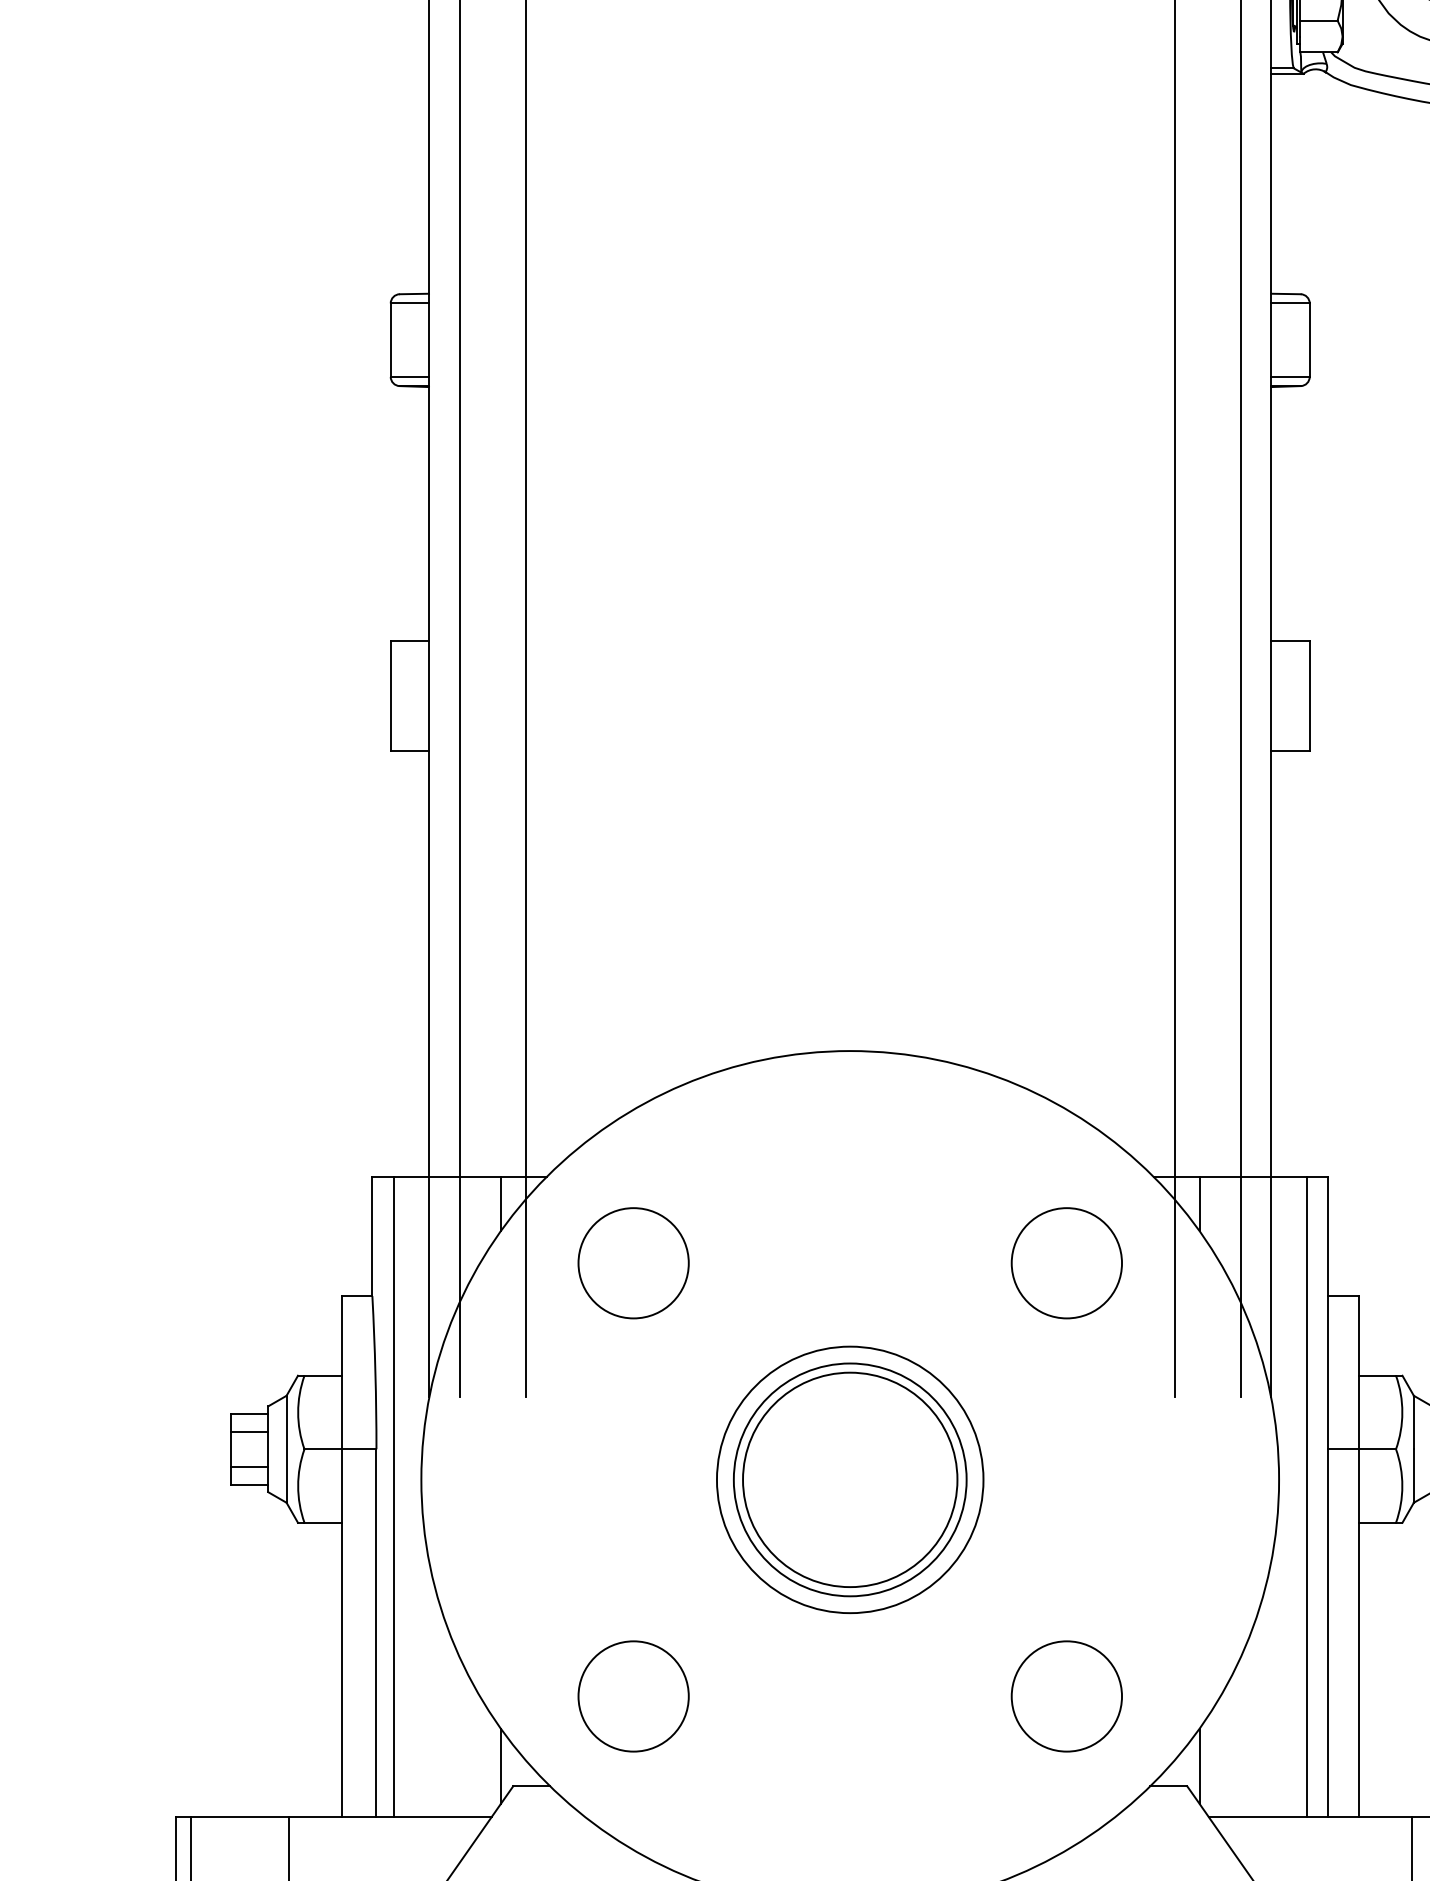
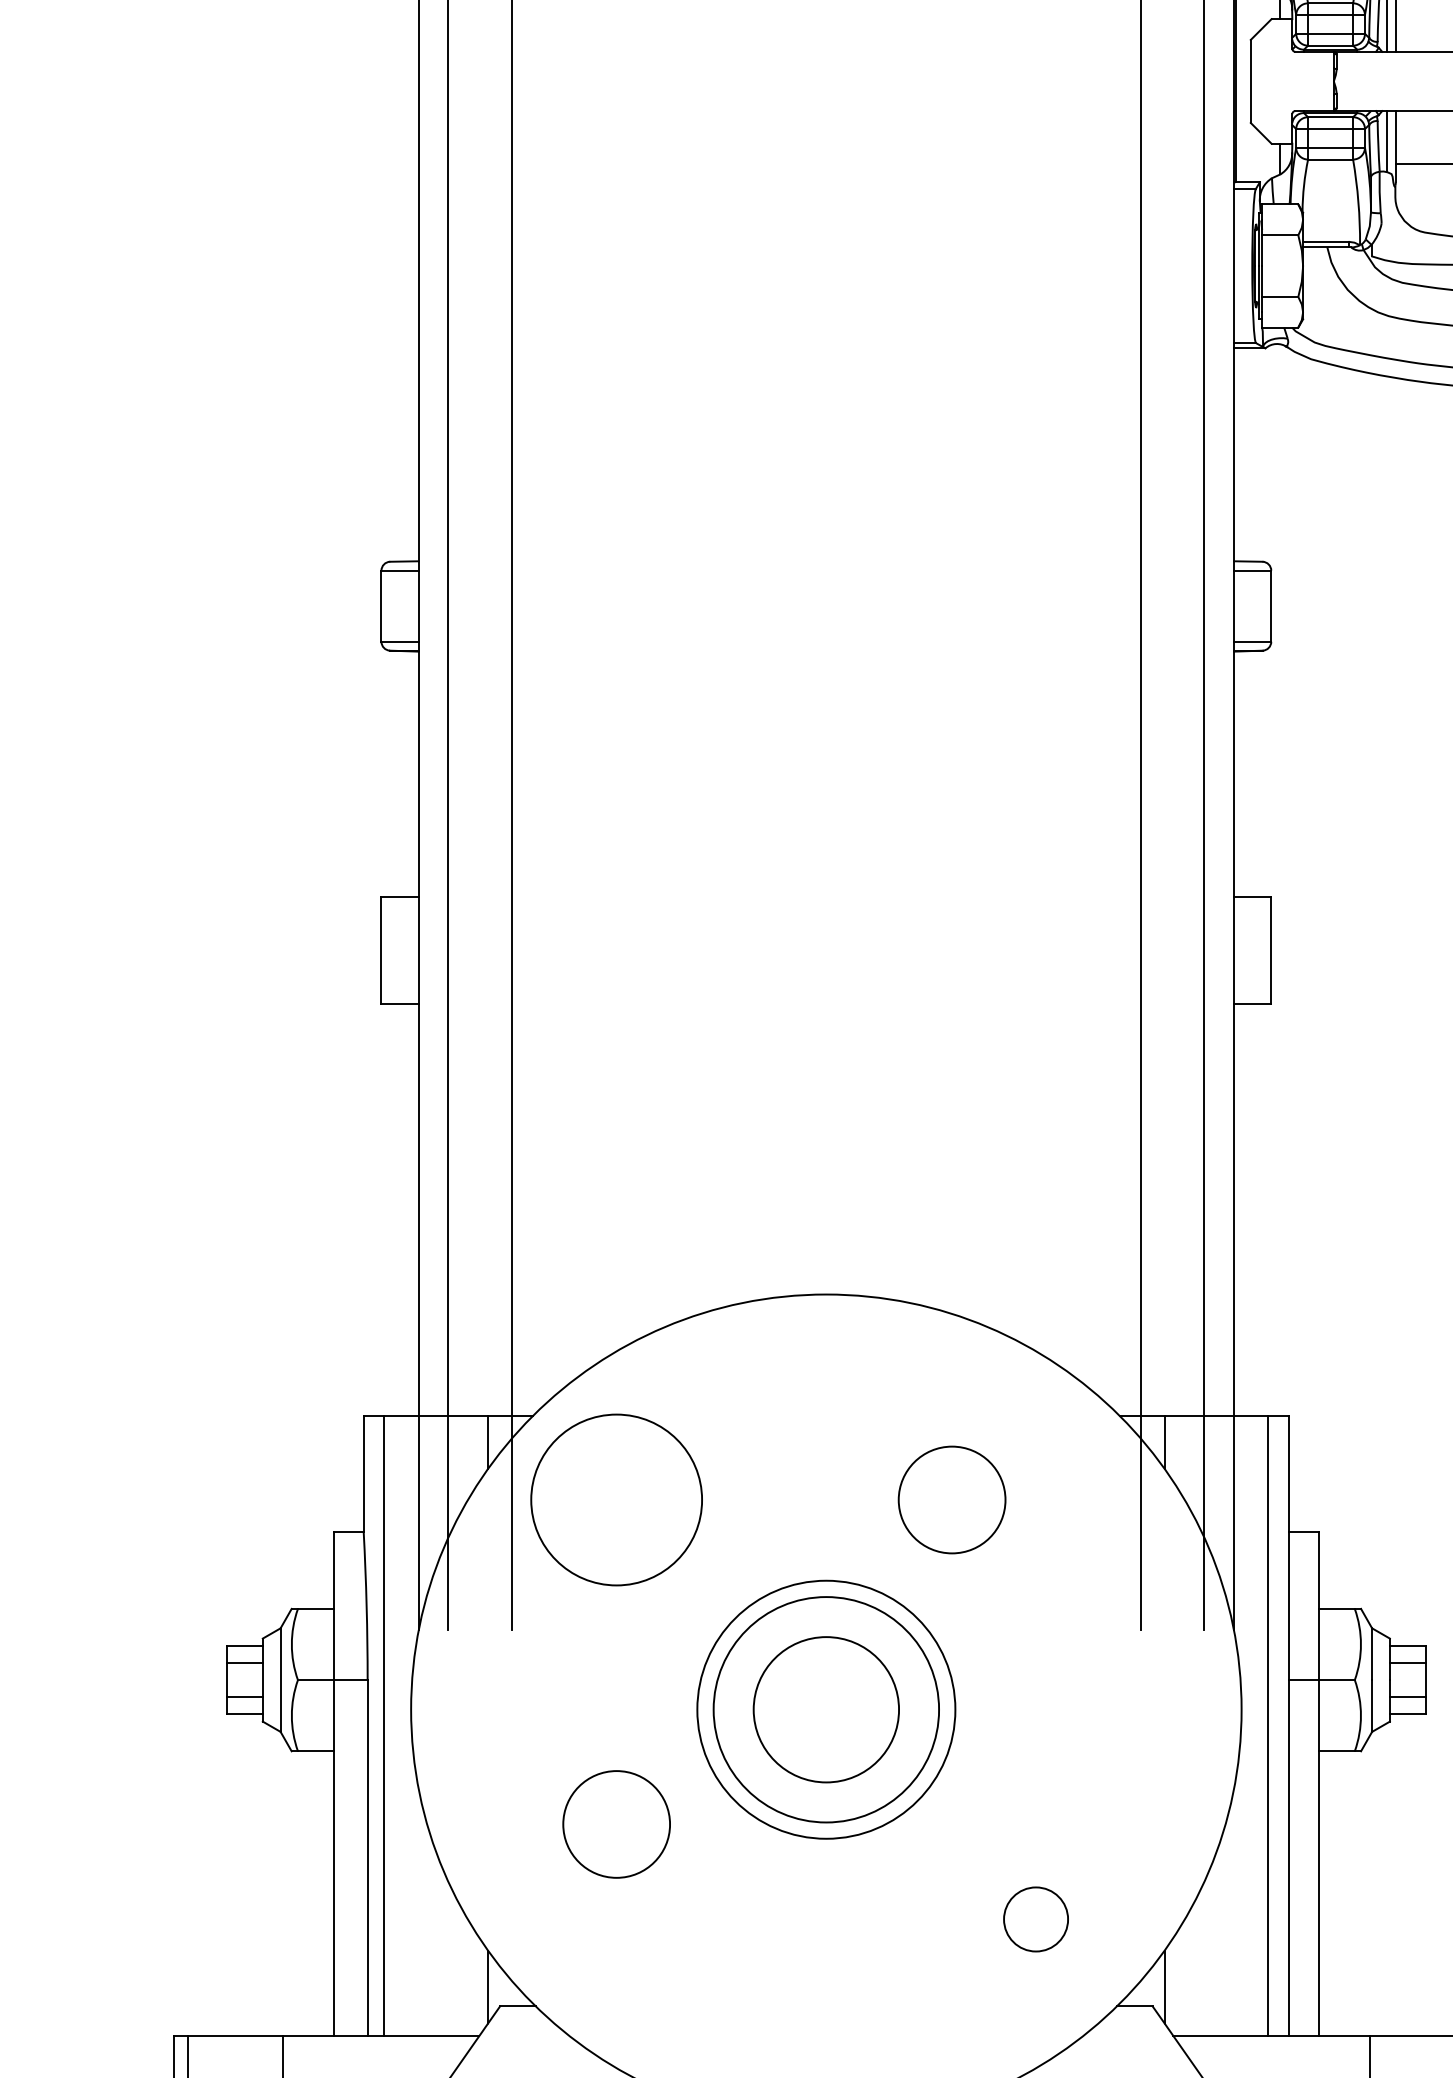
circle: (633, 1262) -> (616, 1499), size x1.6
circle: (1066, 1262) -> (951, 1499), moved
circle: (850, 1479) -> (826, 1709), size x0.7
circle: (633, 1696) -> (616, 1824), moved
circle: (1066, 1696) -> (1035, 1919), size x0.6

